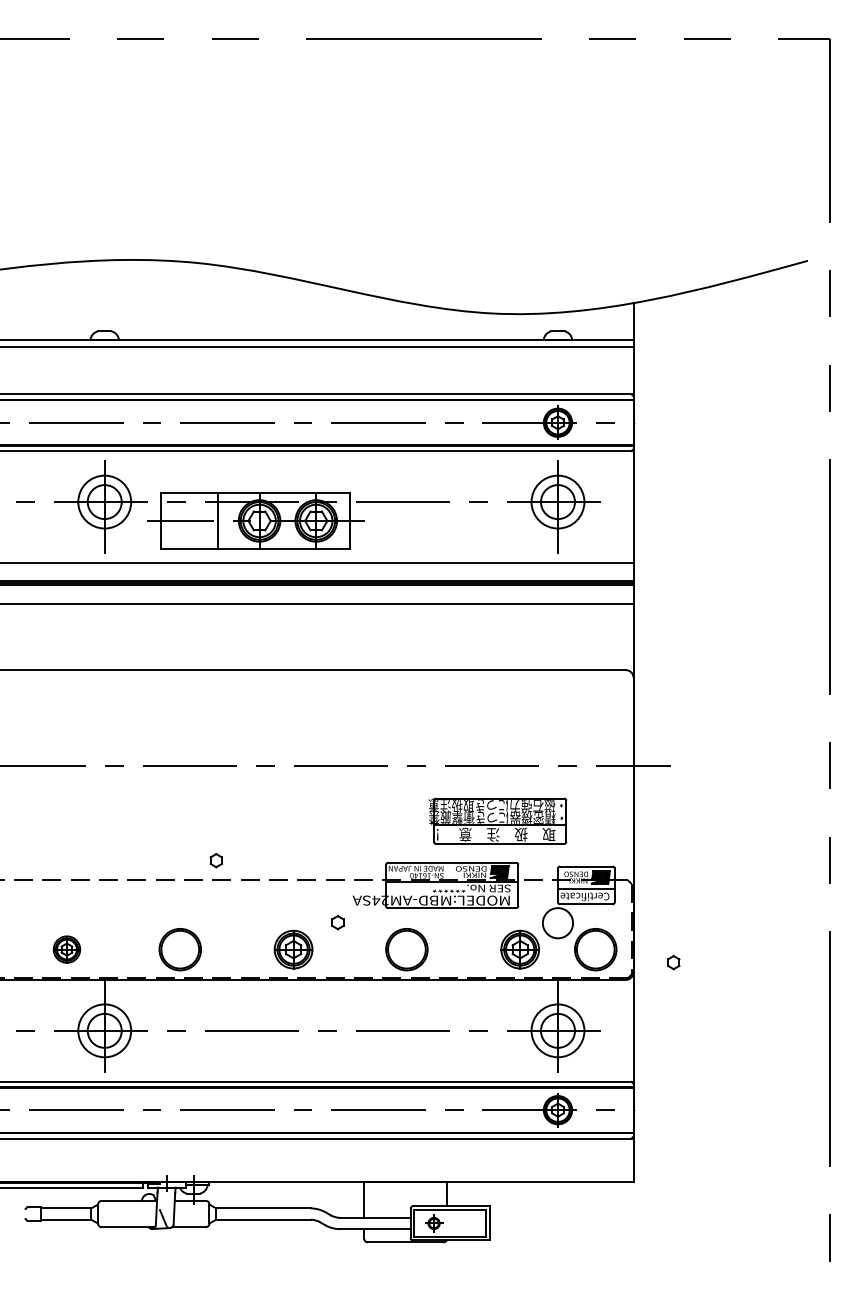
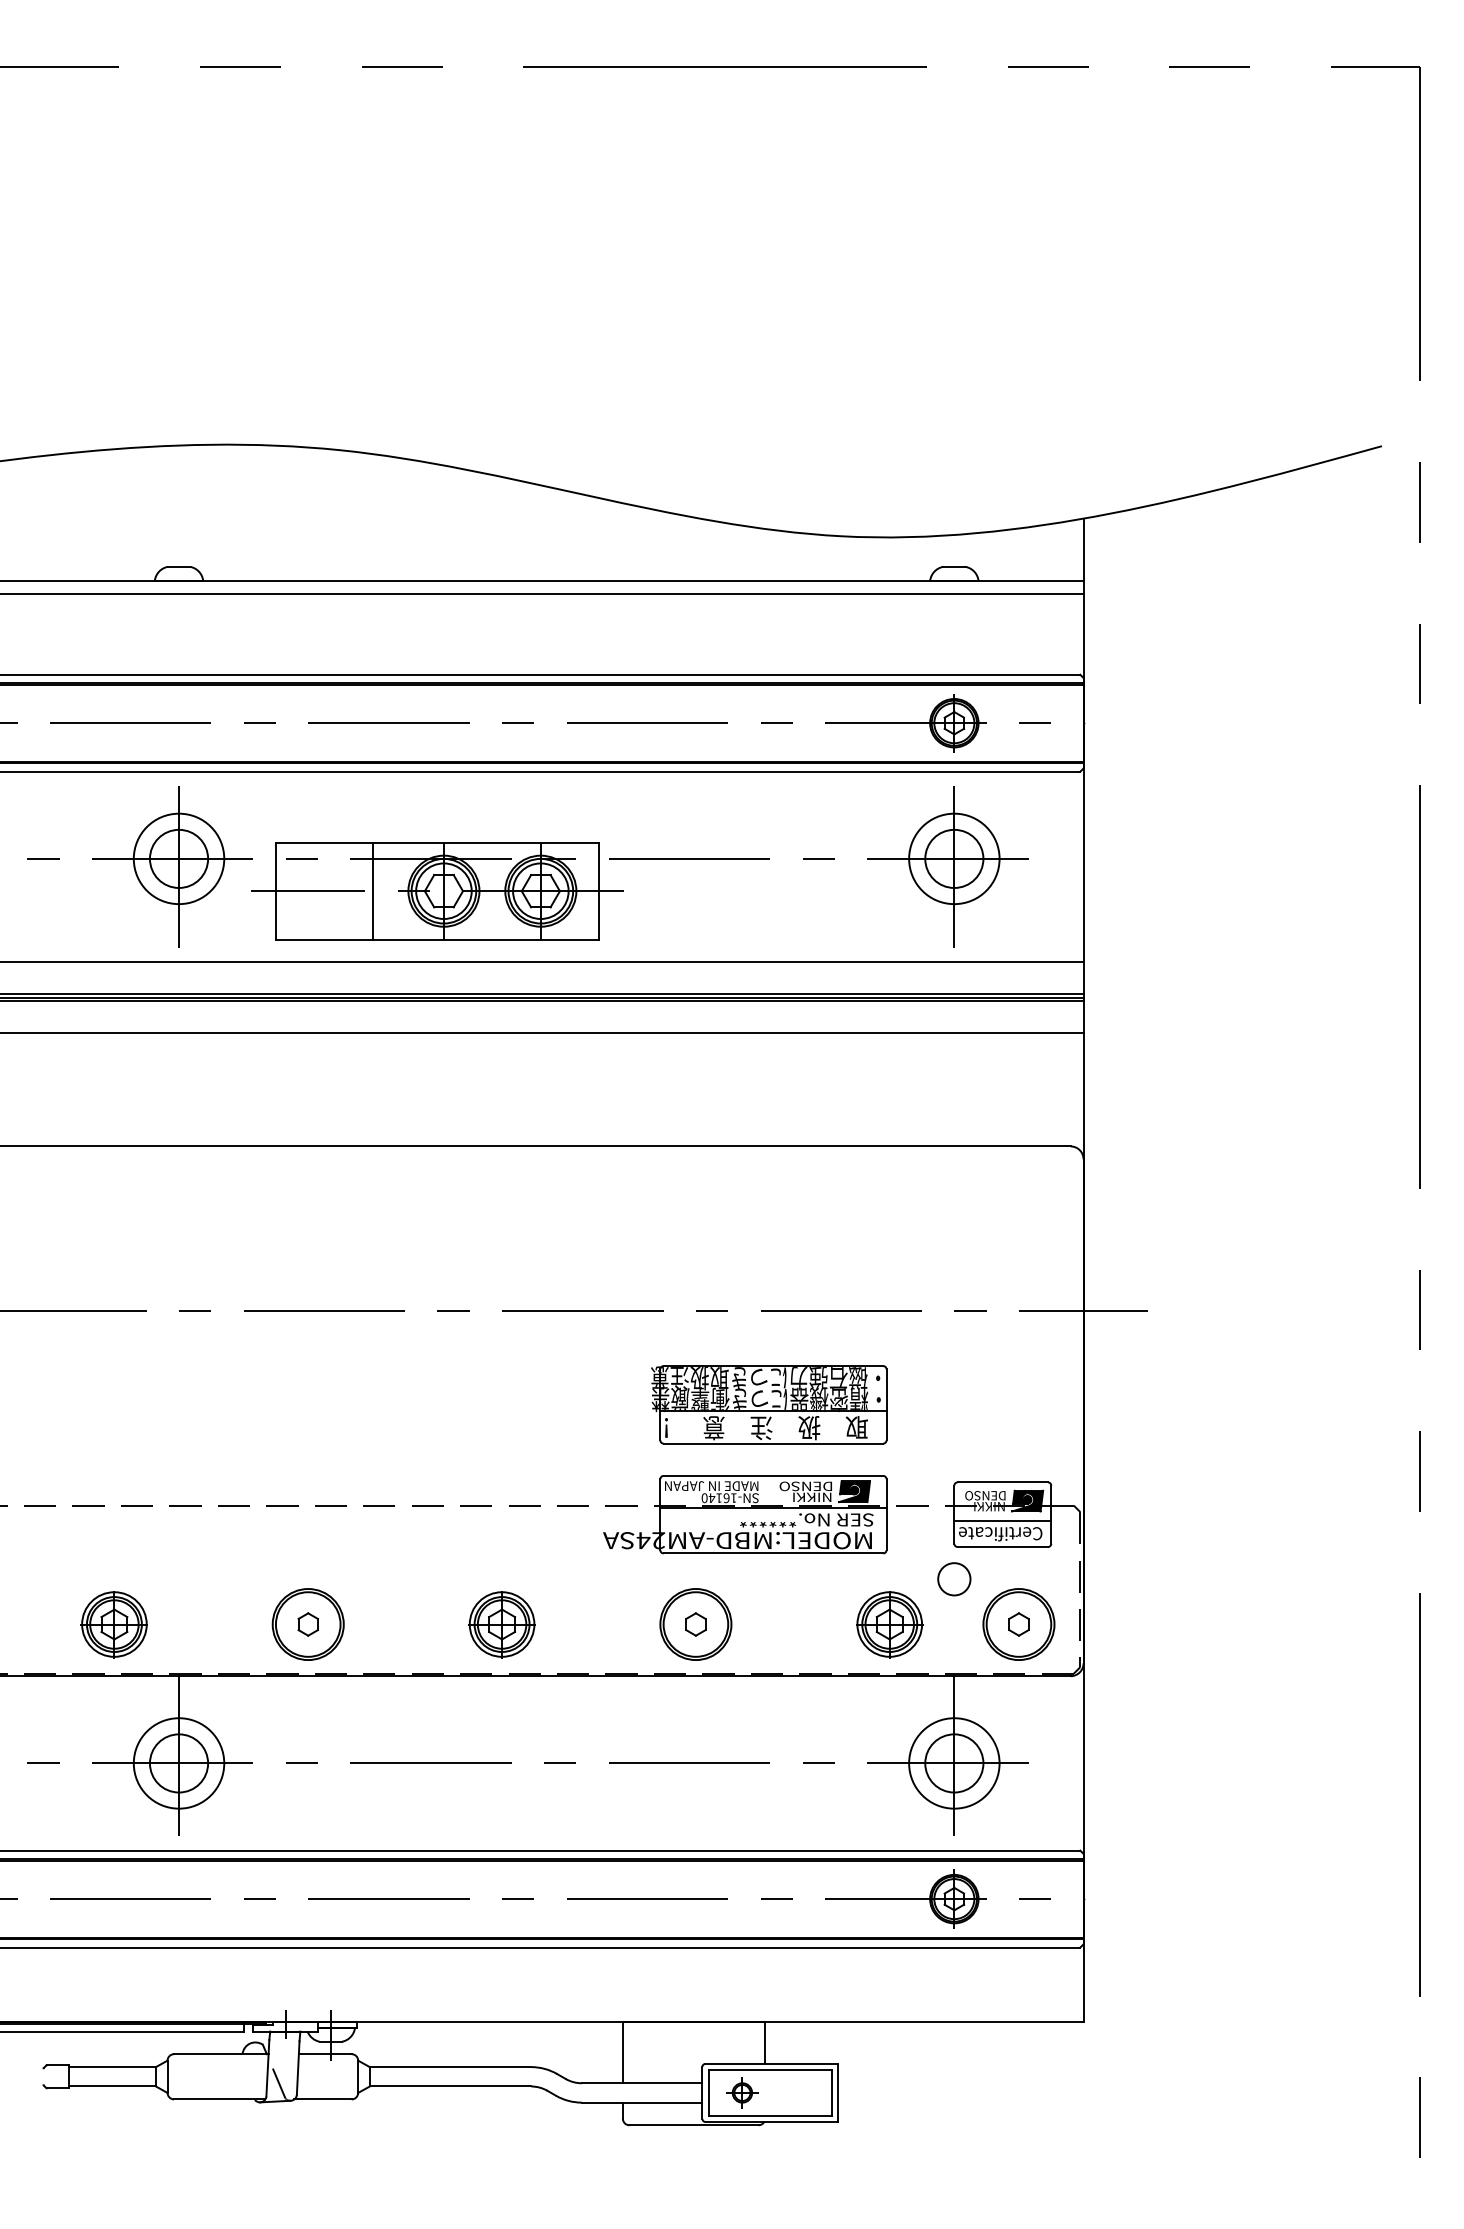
part: (497, 820) -> (768, 1403), moved
part: (215, 860) -> (306, 1624), moved
part: (337, 922) -> (695, 1624), moved
circle: (557, 922) -> (953, 1578), size x0.62
part: (66, 949) -> (113, 1624), size x1.43
part: (673, 962) -> (1018, 1624), moved

